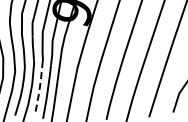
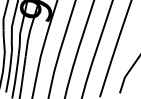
line: (39, 87) -> (9, 72), dashed -> solid

